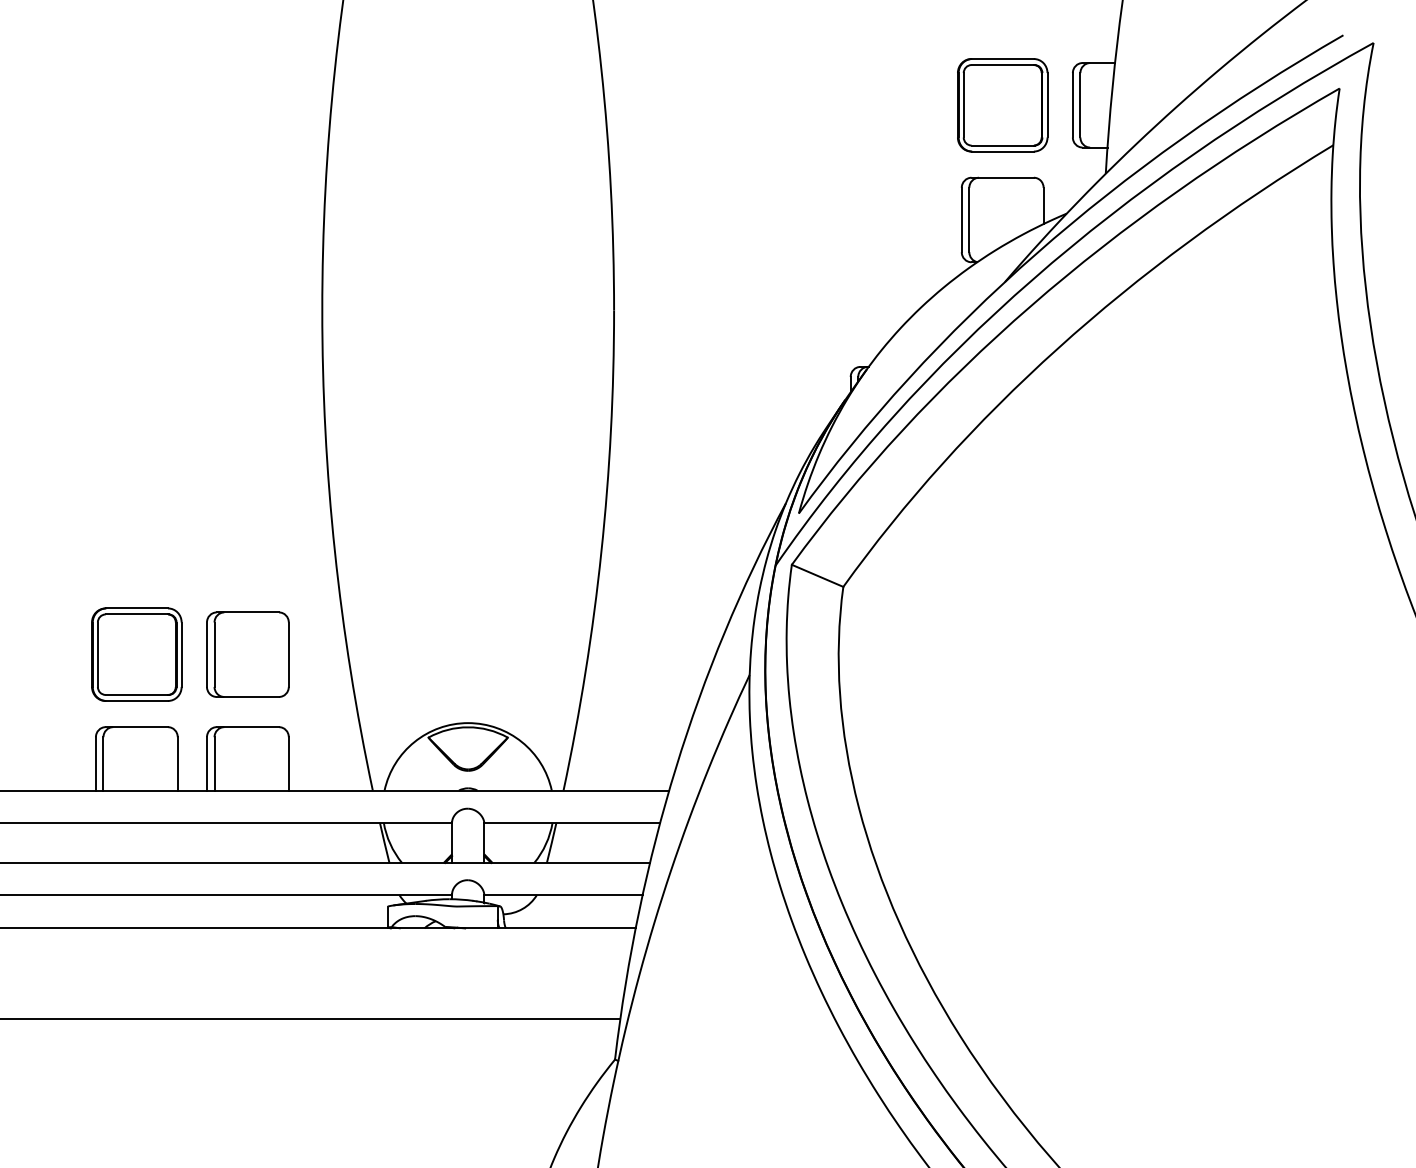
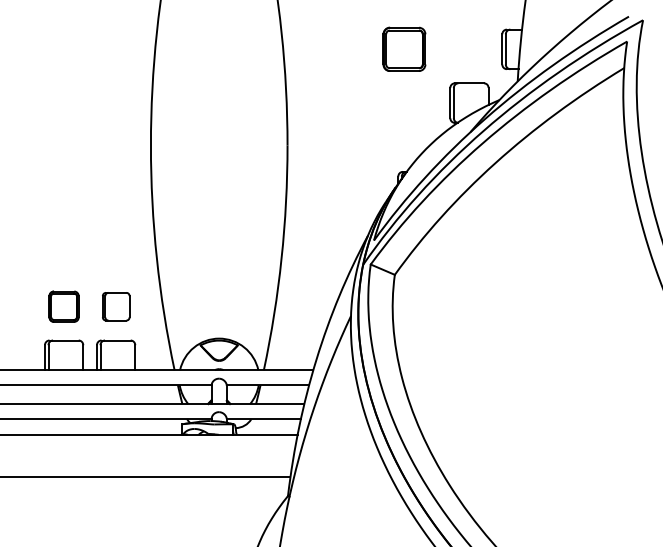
part: (1002, 103) -> (404, 48), moved
part: (135, 654) -> (63, 306), size x0.7
part: (248, 654) -> (116, 306), size x0.7

